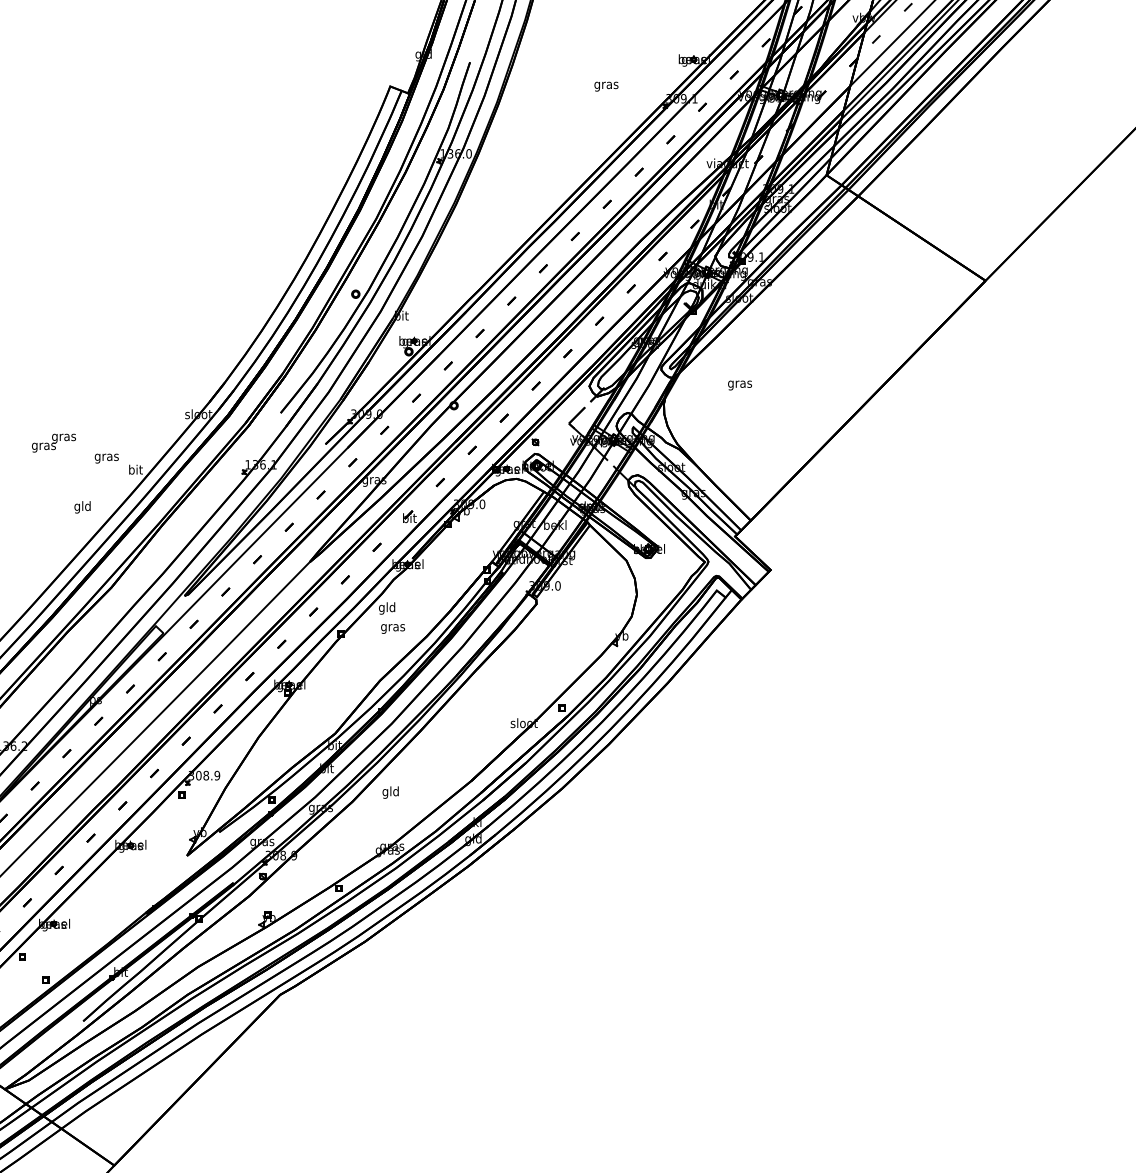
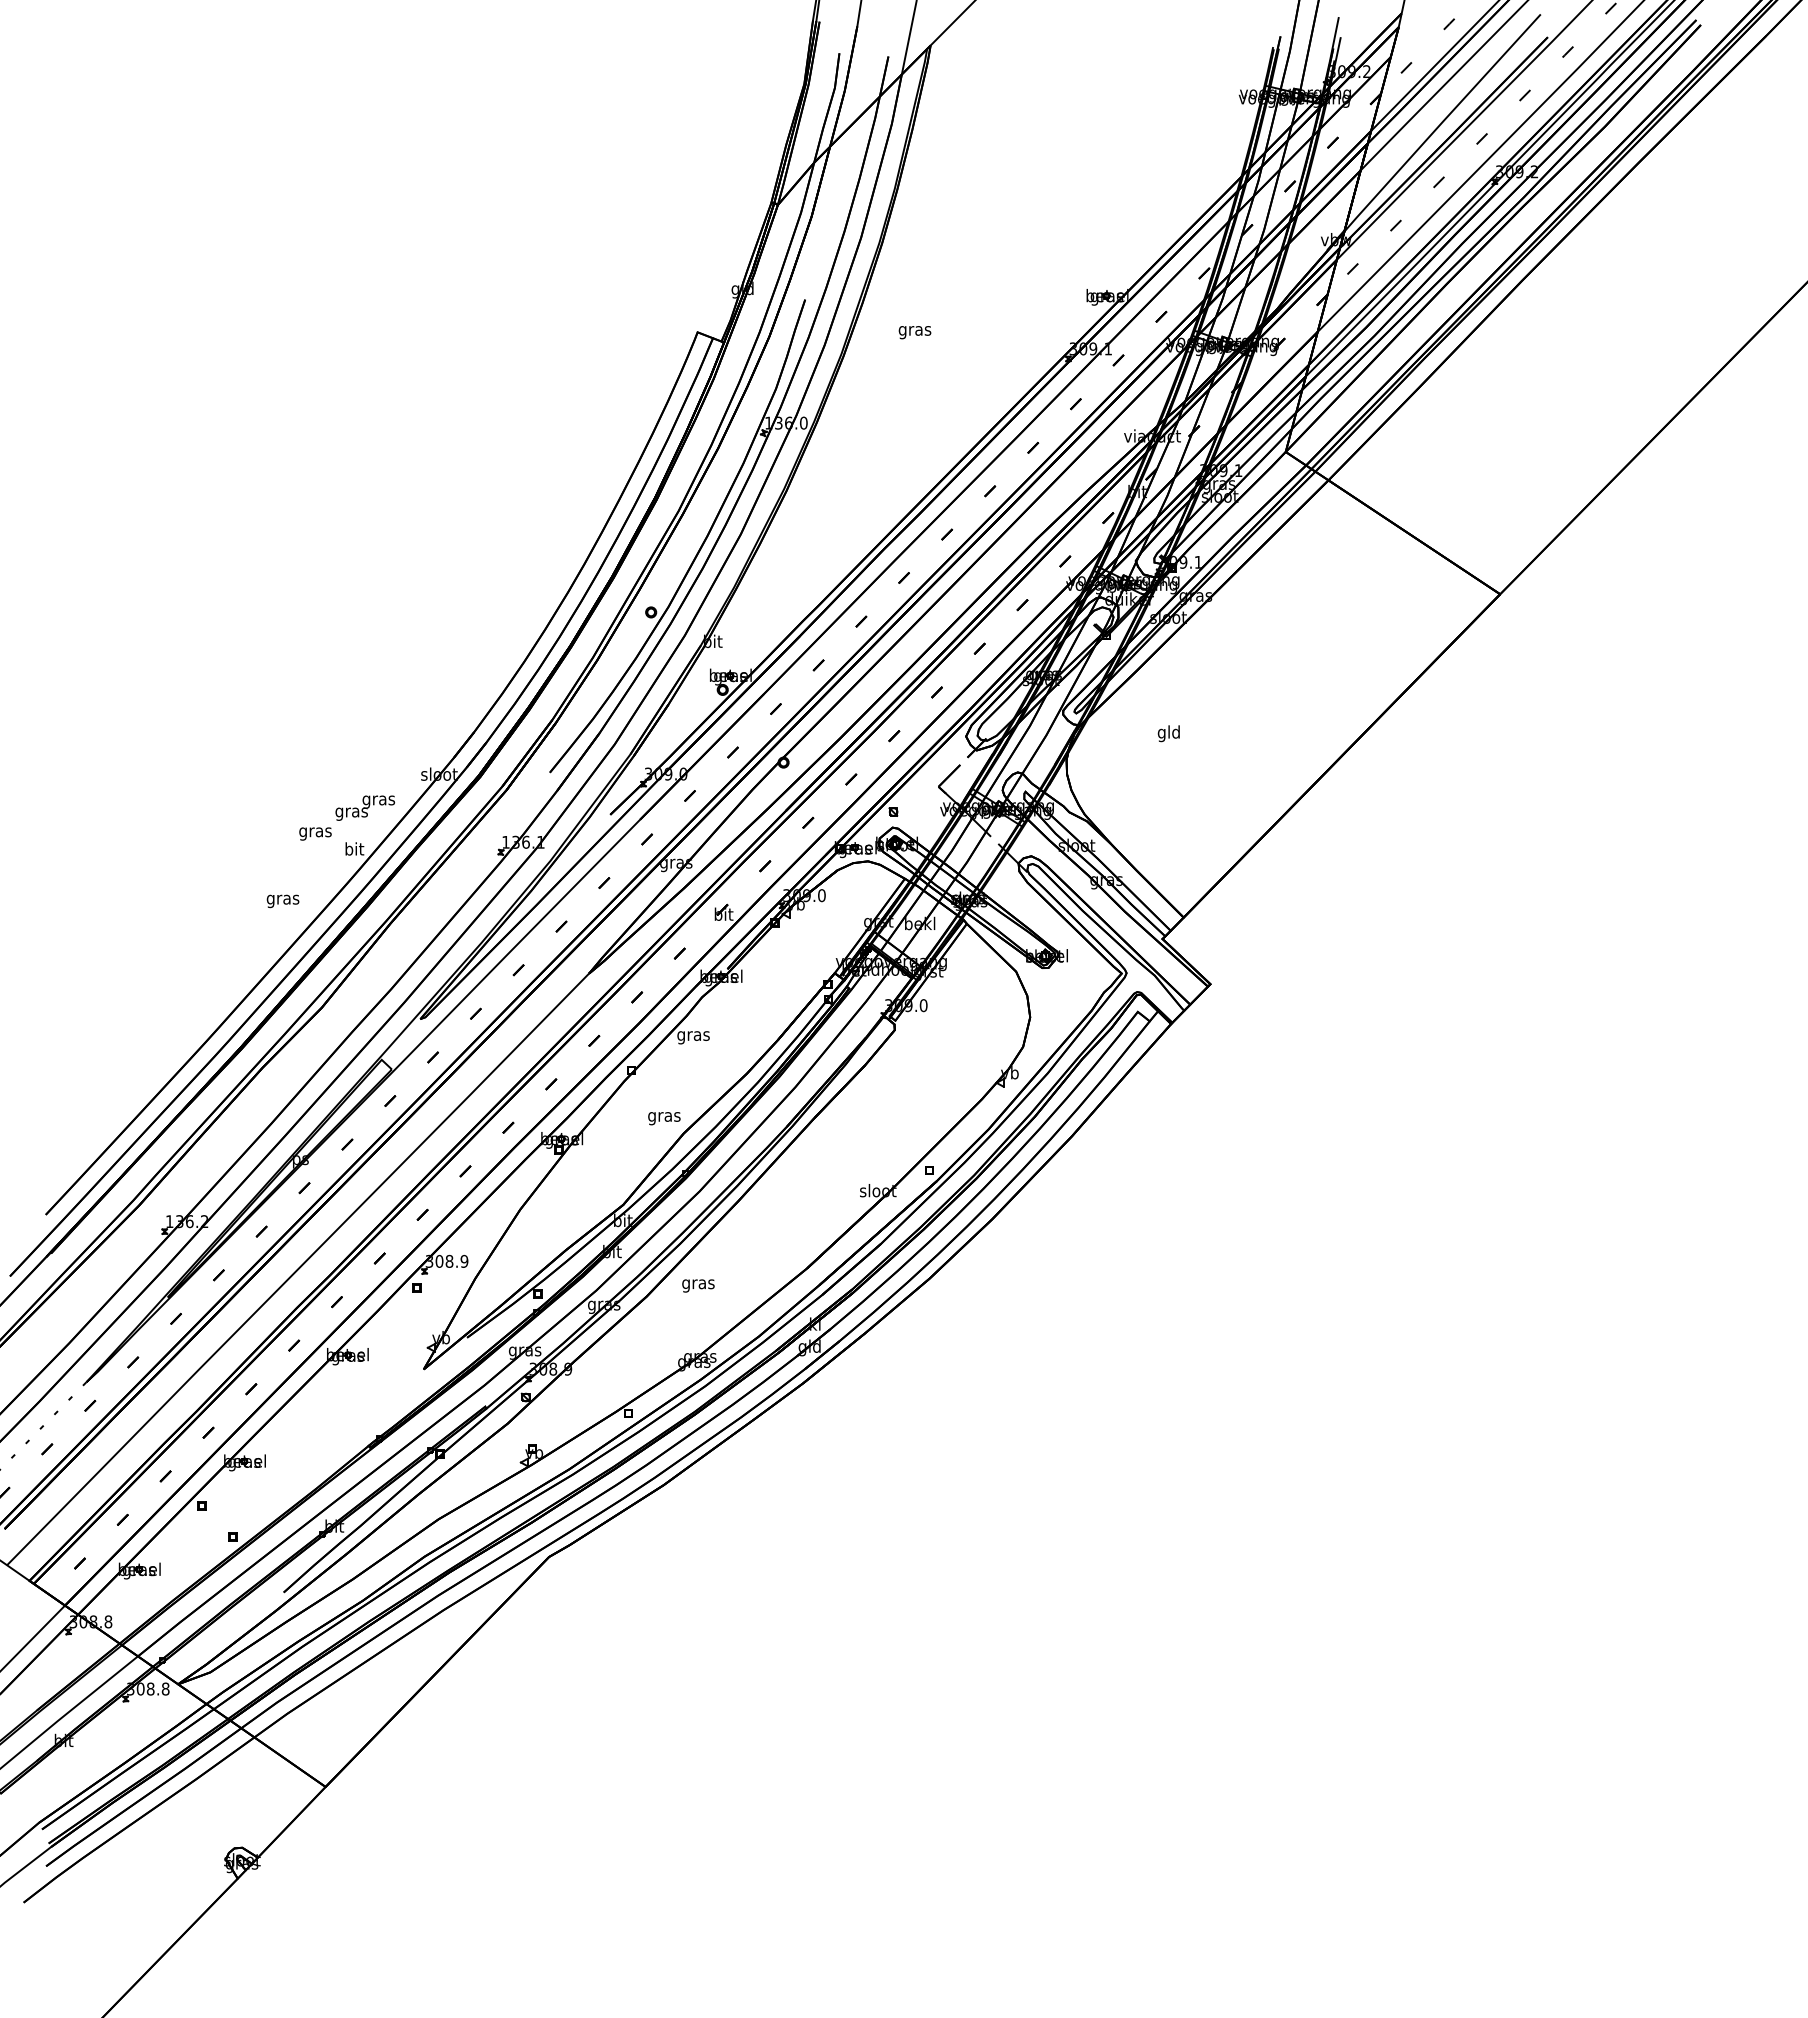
text: (606, 86) -> (914, 332), moved
text: (739, 384) -> (1168, 733), gras -> gld
text: (53, 442) -> (364, 807), moved
text: (82, 507) -> (282, 899), gld -> gras
text: (387, 608) -> (693, 1035), gld -> gras
text: (393, 628) -> (664, 1118), moved
text: (390, 792) -> (698, 1283), gld -> gras

